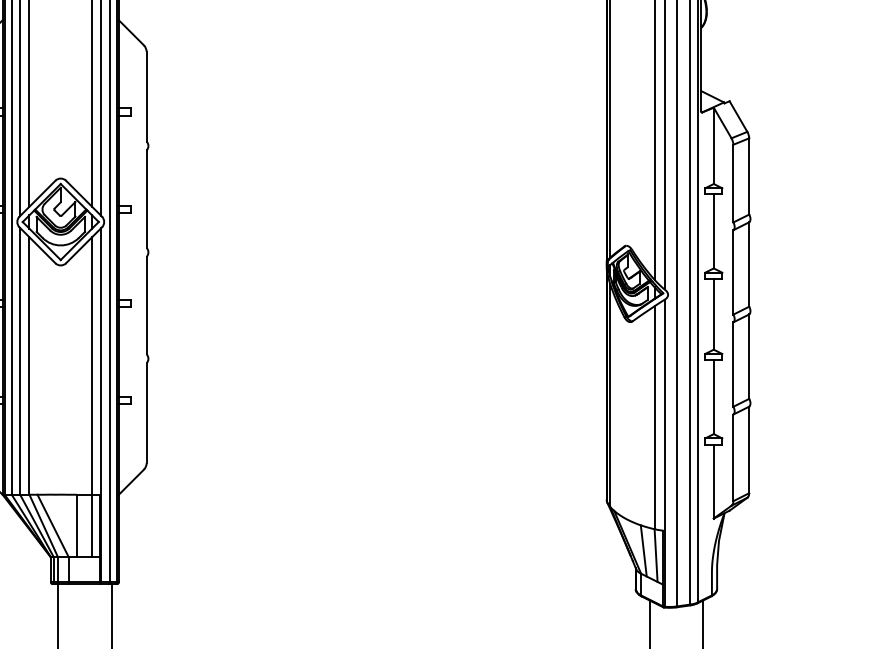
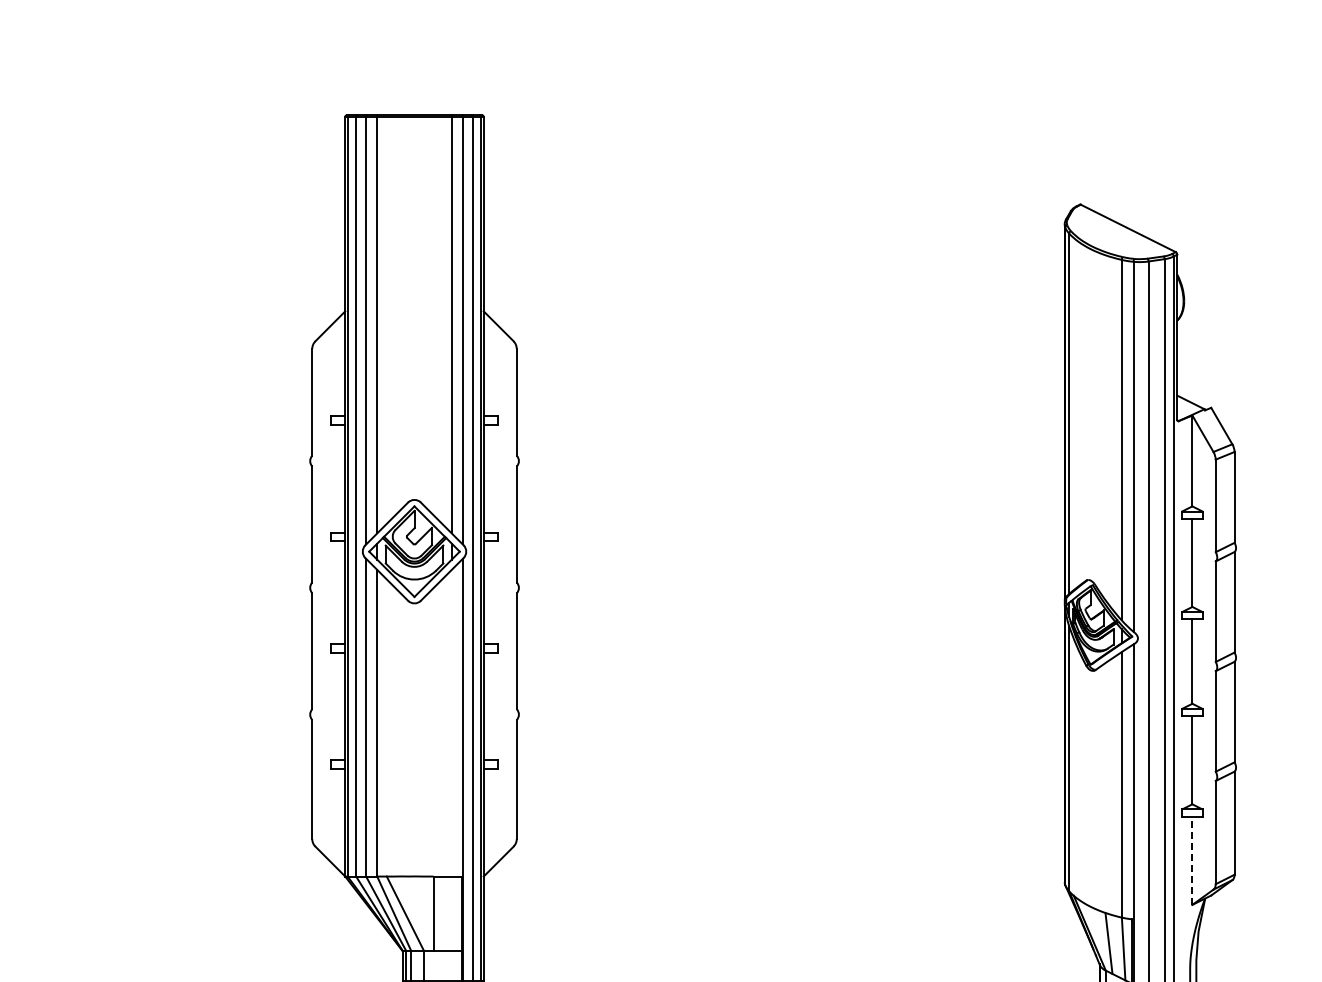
line: (91, 397) -> (451, 760), removed
line: (713, 481) -> (1192, 860), solid -> dashed

